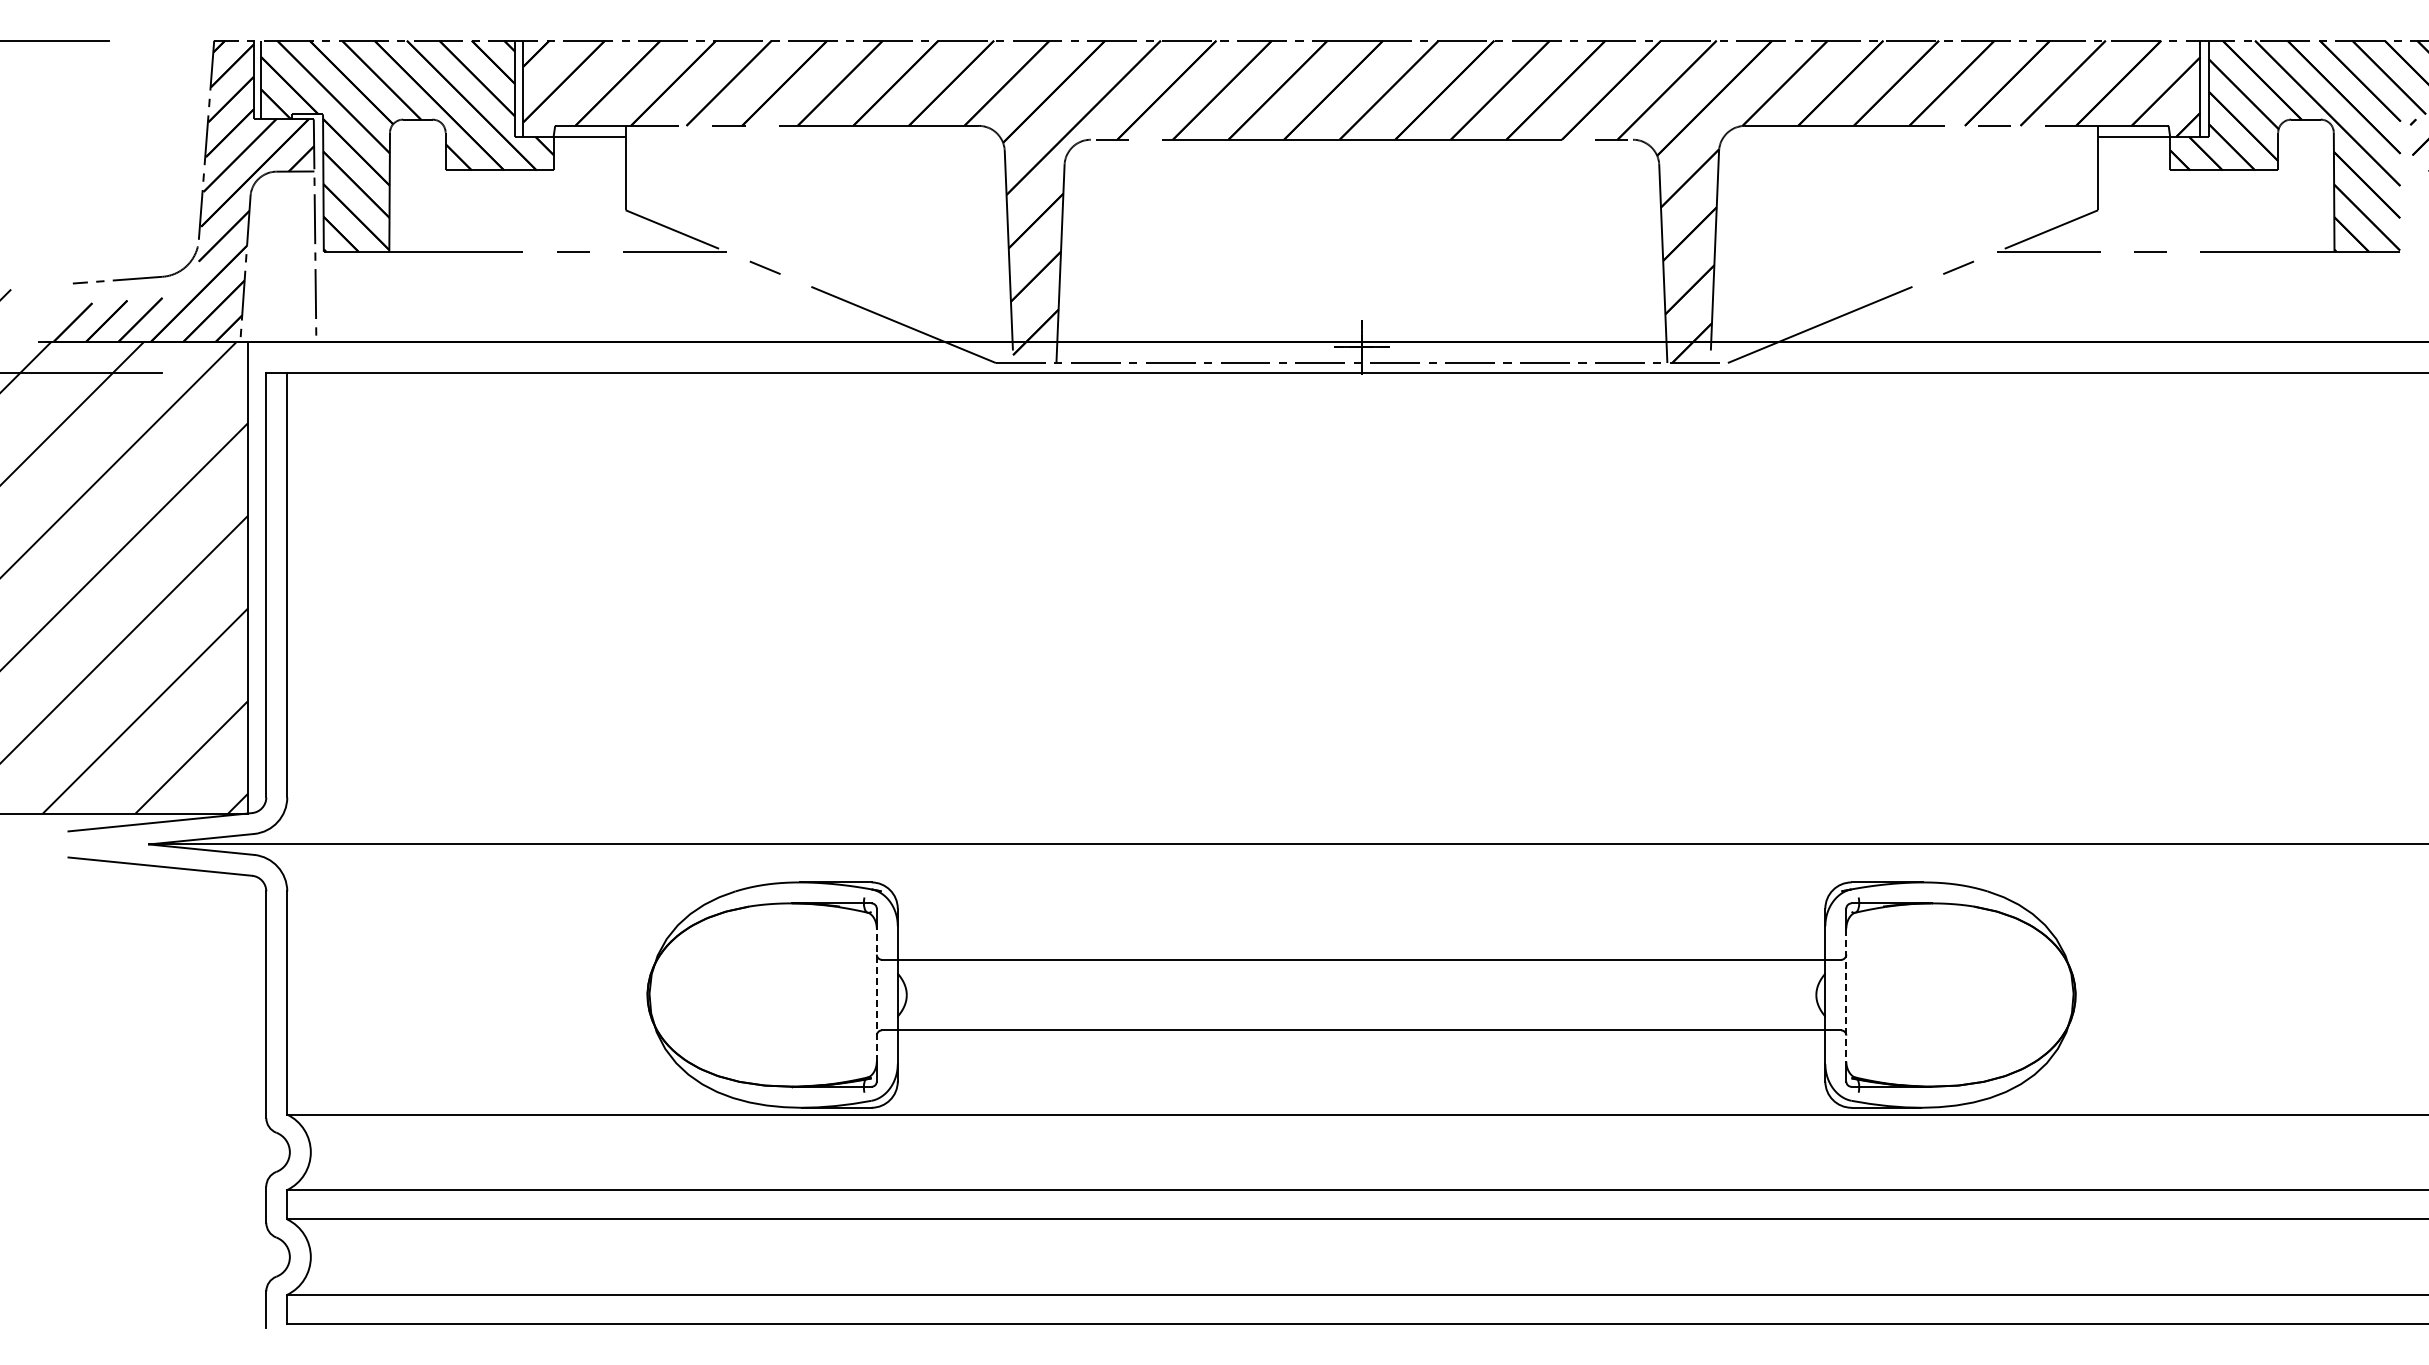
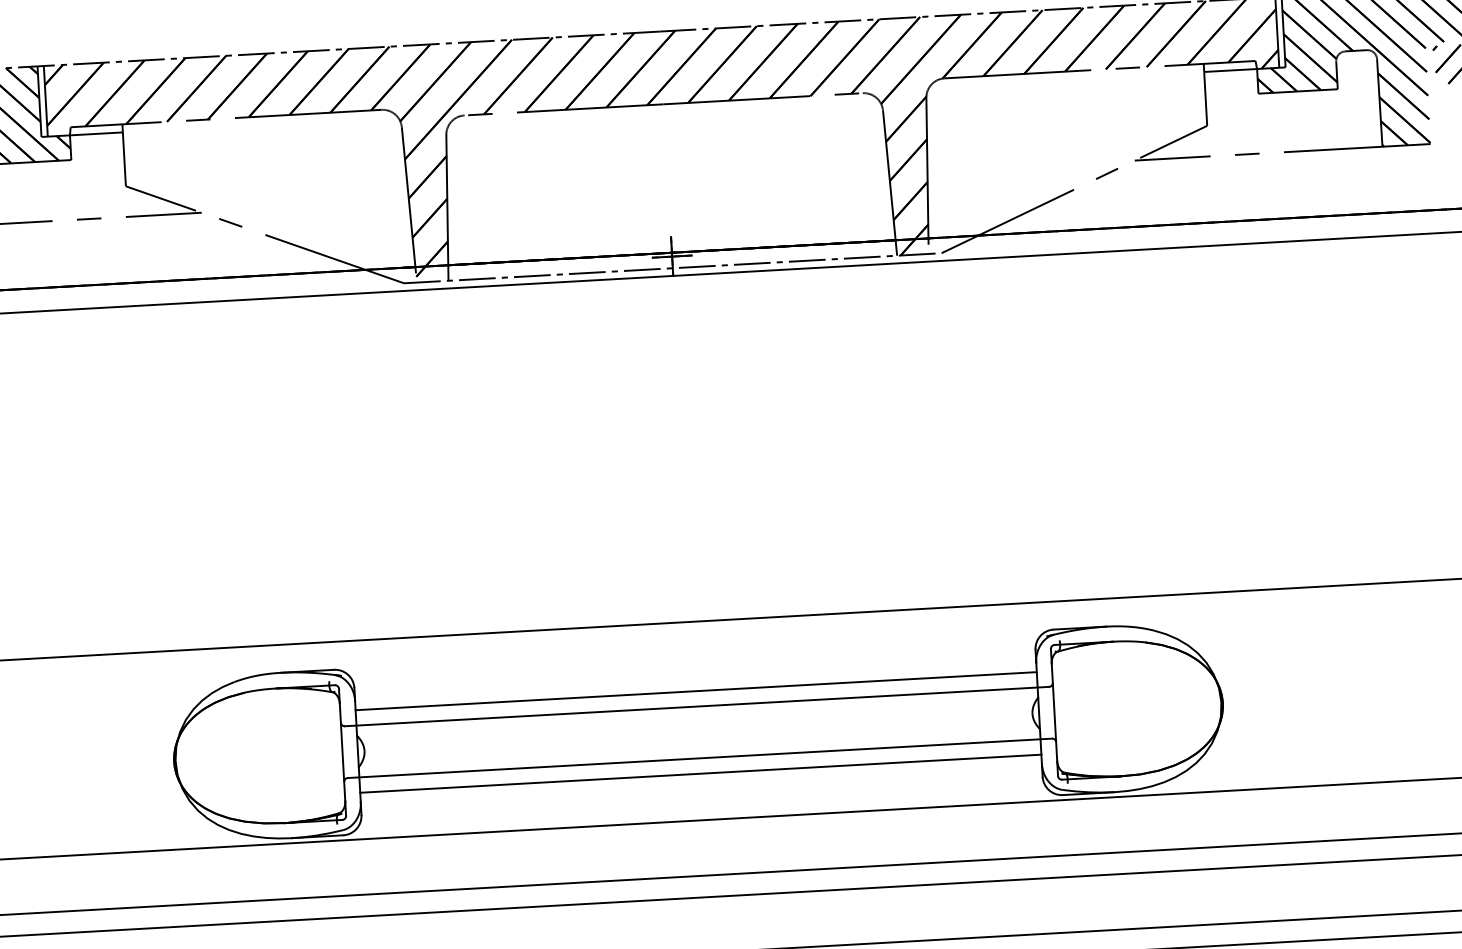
line: (1361, 938) -> (696, 690), added
line: (876, 995) -> (342, 752), dashed -> solid
line: (1846, 995) -> (1054, 712), dashed -> solid
line: (1361, 1051) -> (700, 773), added

